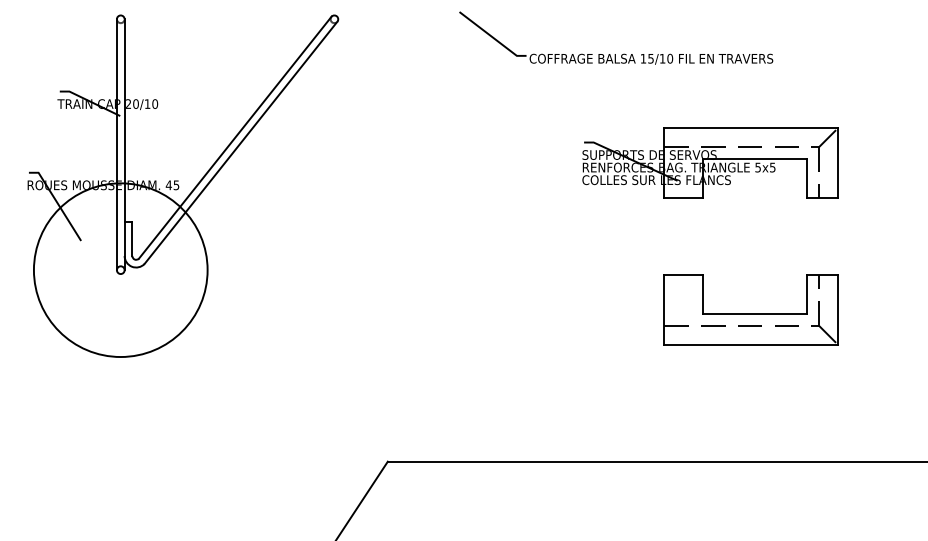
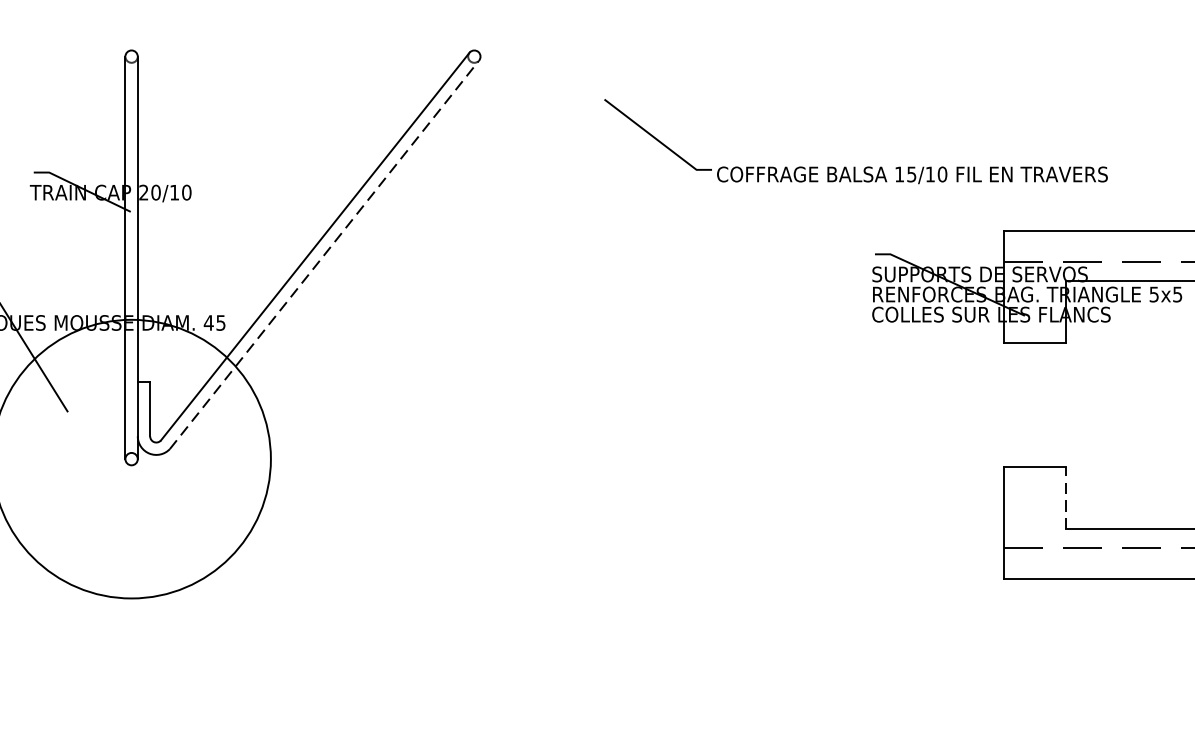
part: (615, 54) -> (854, 167), moved
line: (240, 142) -> (323, 254), solid -> dashed
line: (702, 294) -> (1064, 498), solid -> dashed

